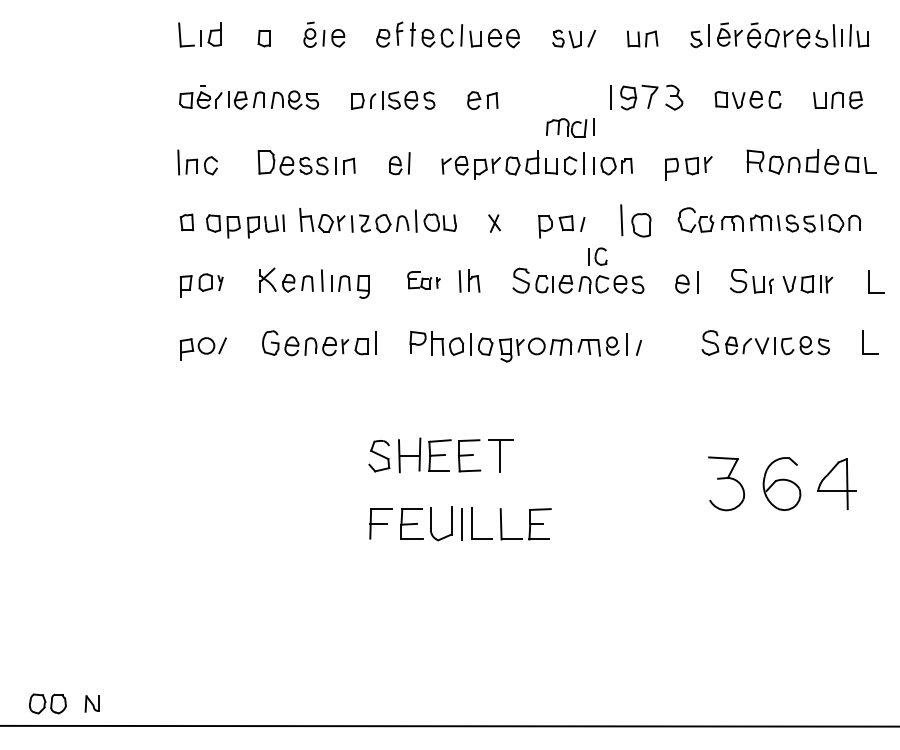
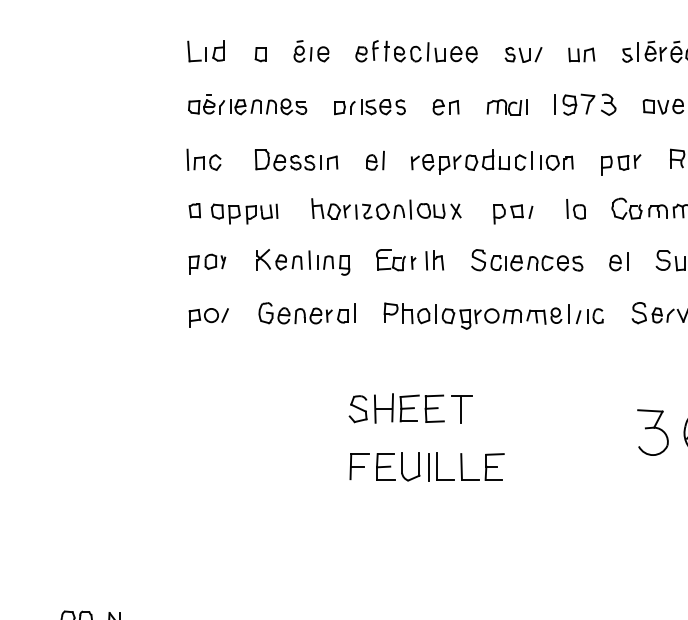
part: (570, 127) -> (507, 107), moved
part: (377, 220) -> (377, 209), moved
part: (635, 220) -> (575, 209), size x0.71
part: (597, 256) -> (595, 316), moved
part: (423, 280) -> (395, 260), size x1.43

